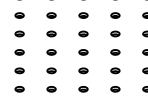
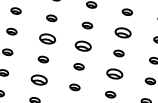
part: (115, 15) -> (123, 32), size x1.6
part: (51, 33) -> (47, 38), size x1.6
part: (83, 33) -> (83, 45), size x1.6
part: (115, 52) -> (114, 74), size x1.6
part: (51, 70) -> (39, 79), size x1.6

